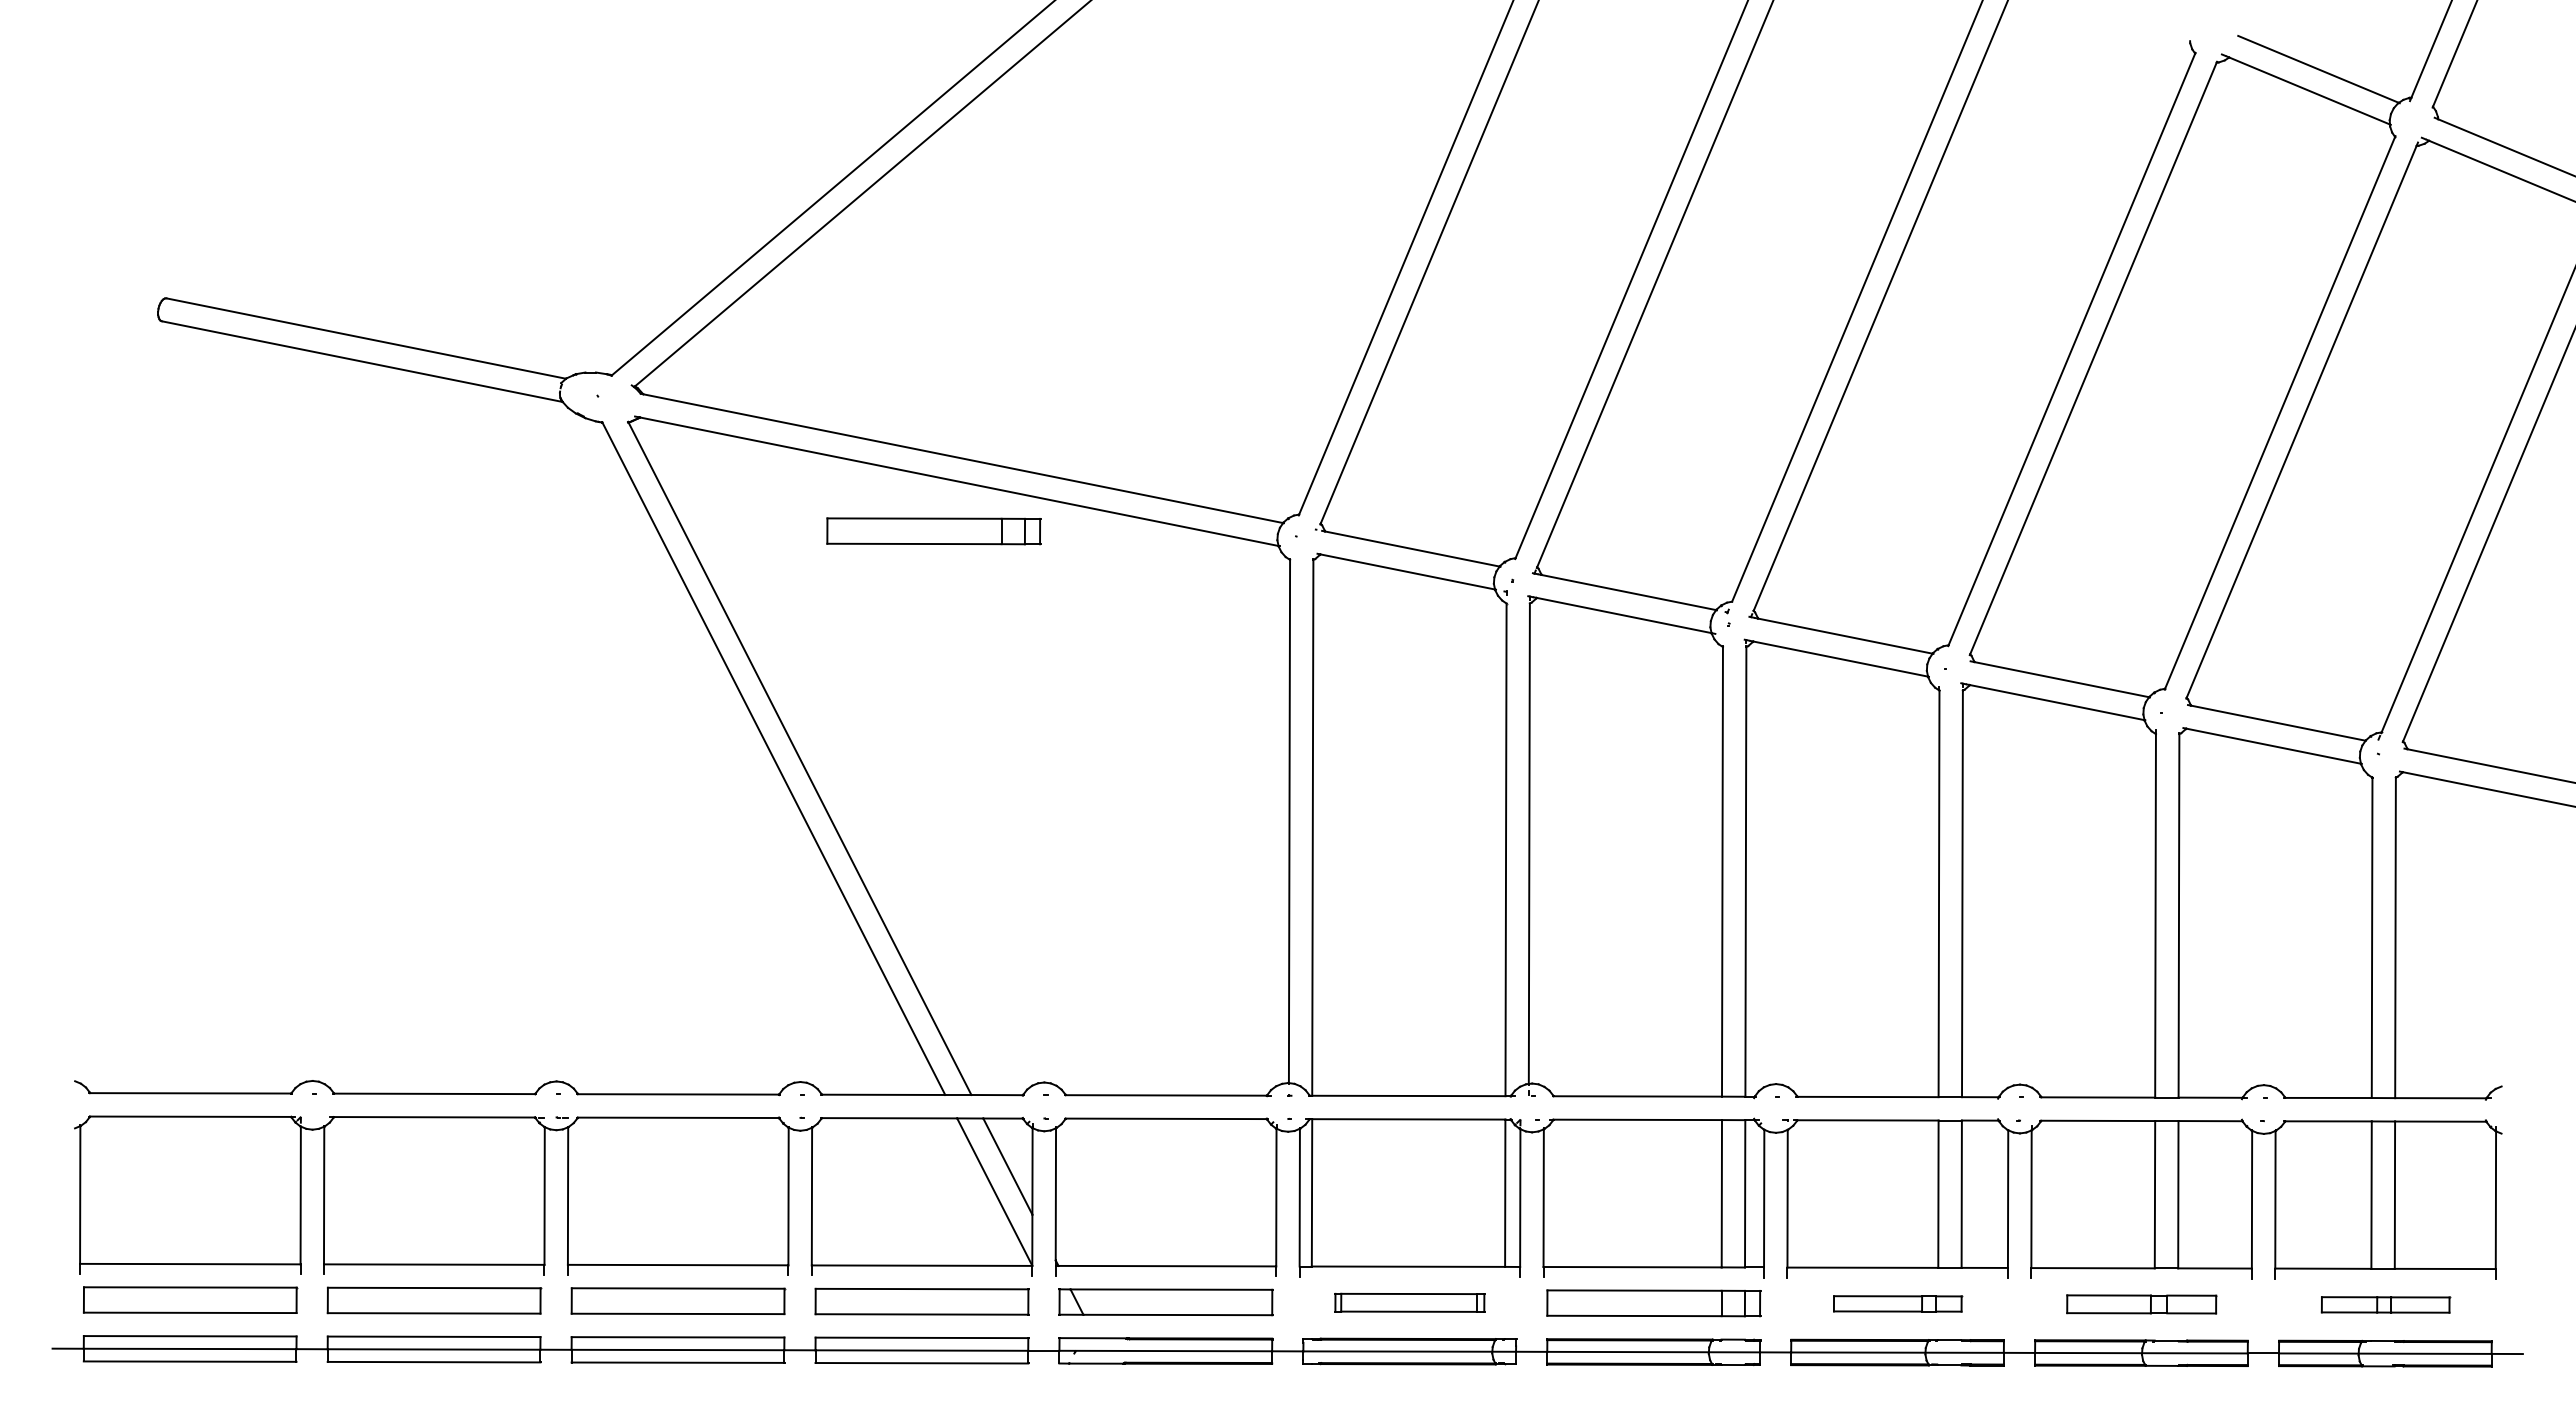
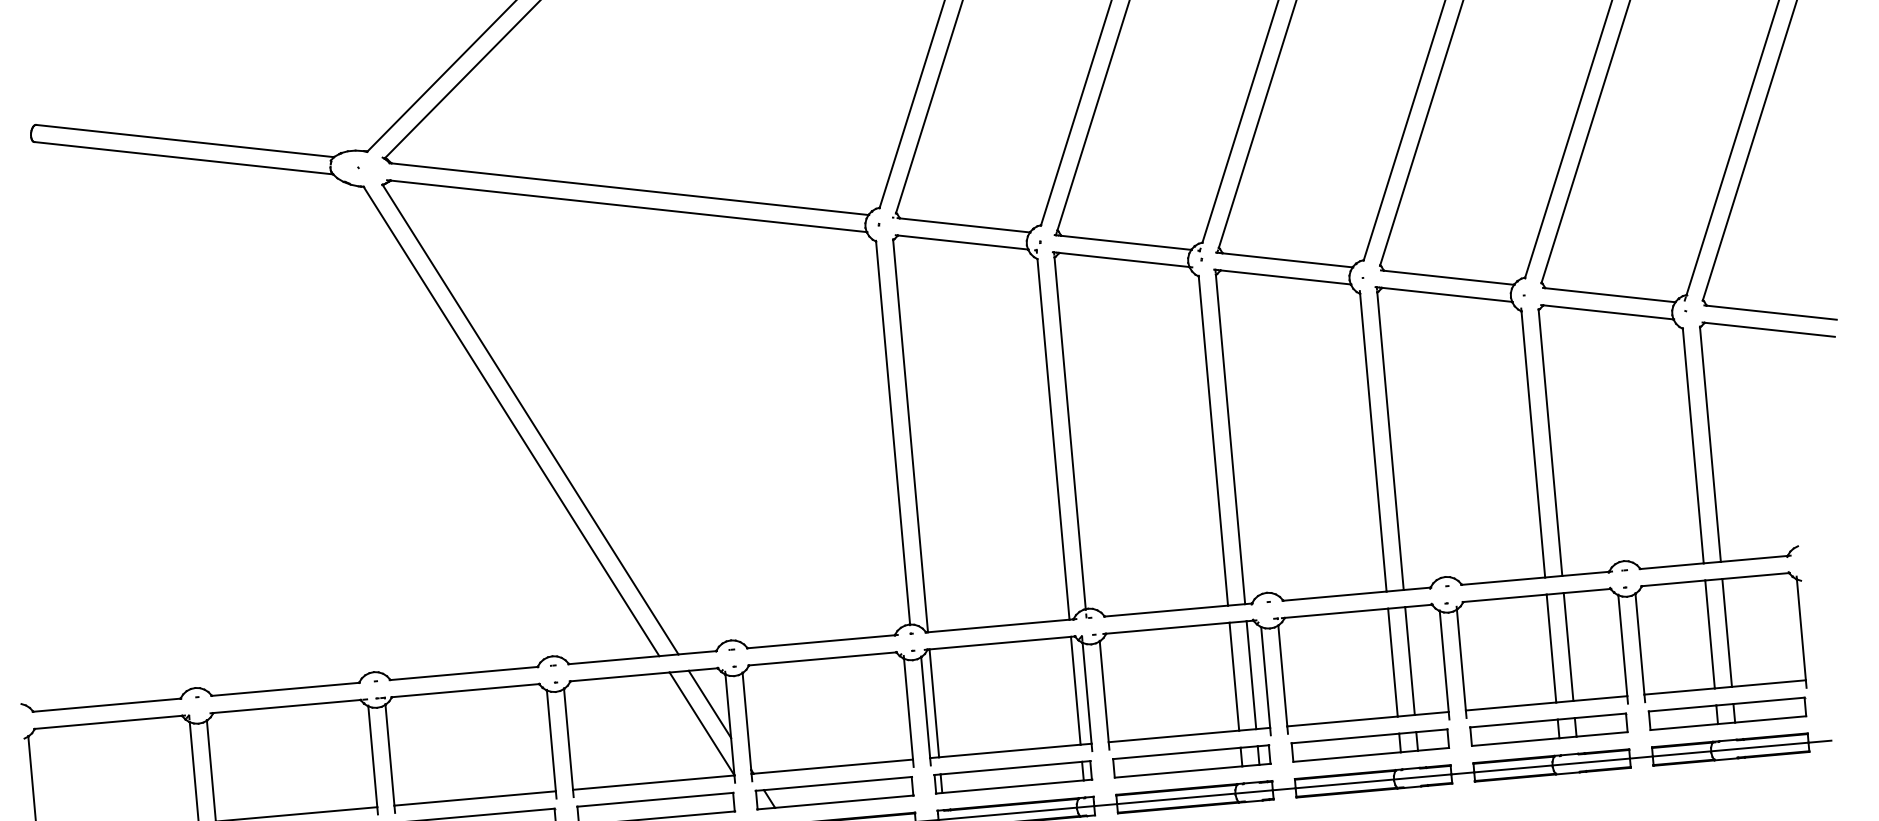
part: (933, 531) -> (613, 244), removed
part: (1409, 1302) -> (1012, 777), size x1.43
part: (1897, 1303) -> (1370, 745), size x1.67
part: (2141, 1304) -> (1548, 729), size x1.43
part: (2385, 1304) -> (1727, 713), size x1.67

